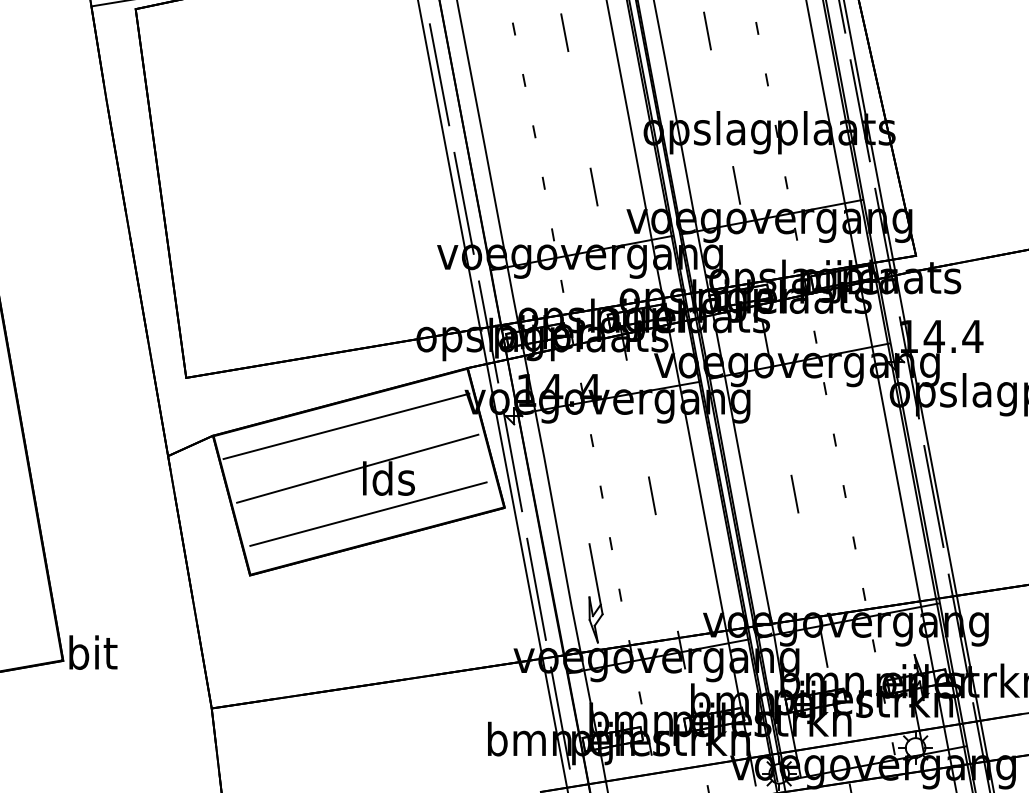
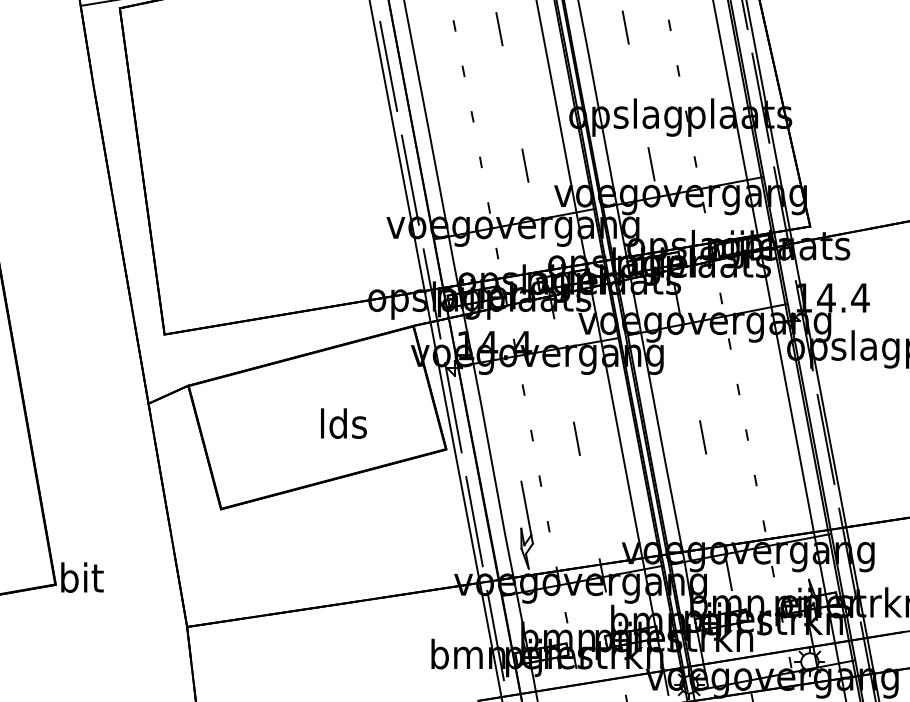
line: (346, 426) -> (306, 377), removed
line: (357, 468) -> (316, 414), removed
line: (368, 513) -> (325, 454), removed

